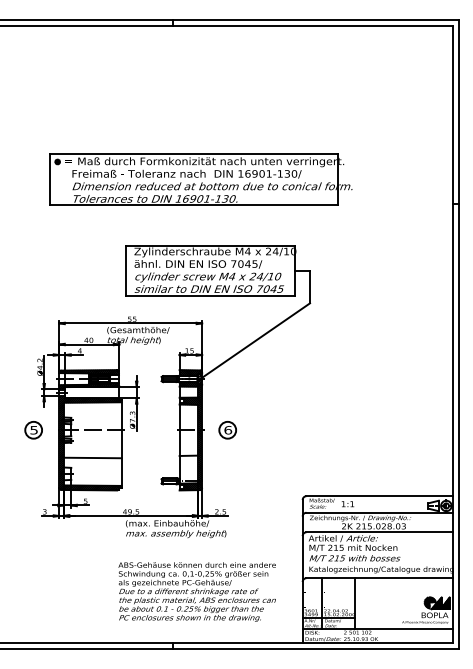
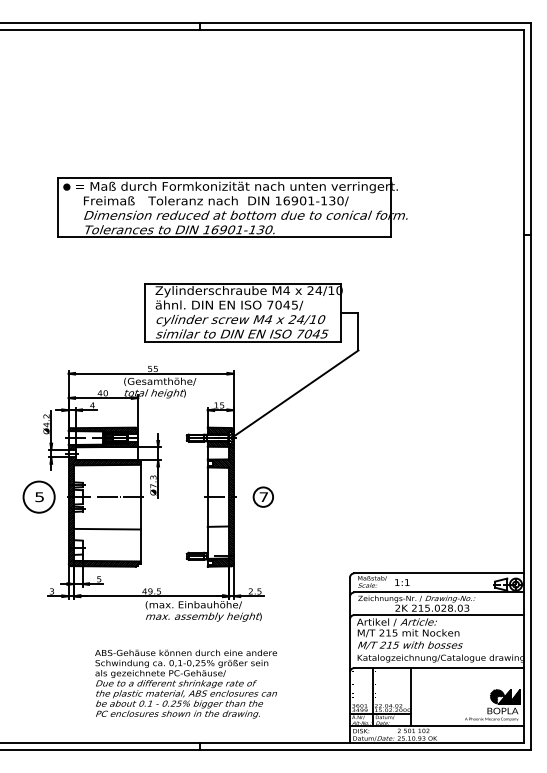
circle: (33, 429) -> (38, 496), size x1.6
text: (227, 430) -> (263, 497), 6 -> 7
text: (197, 591) -> (186, 683), moved

